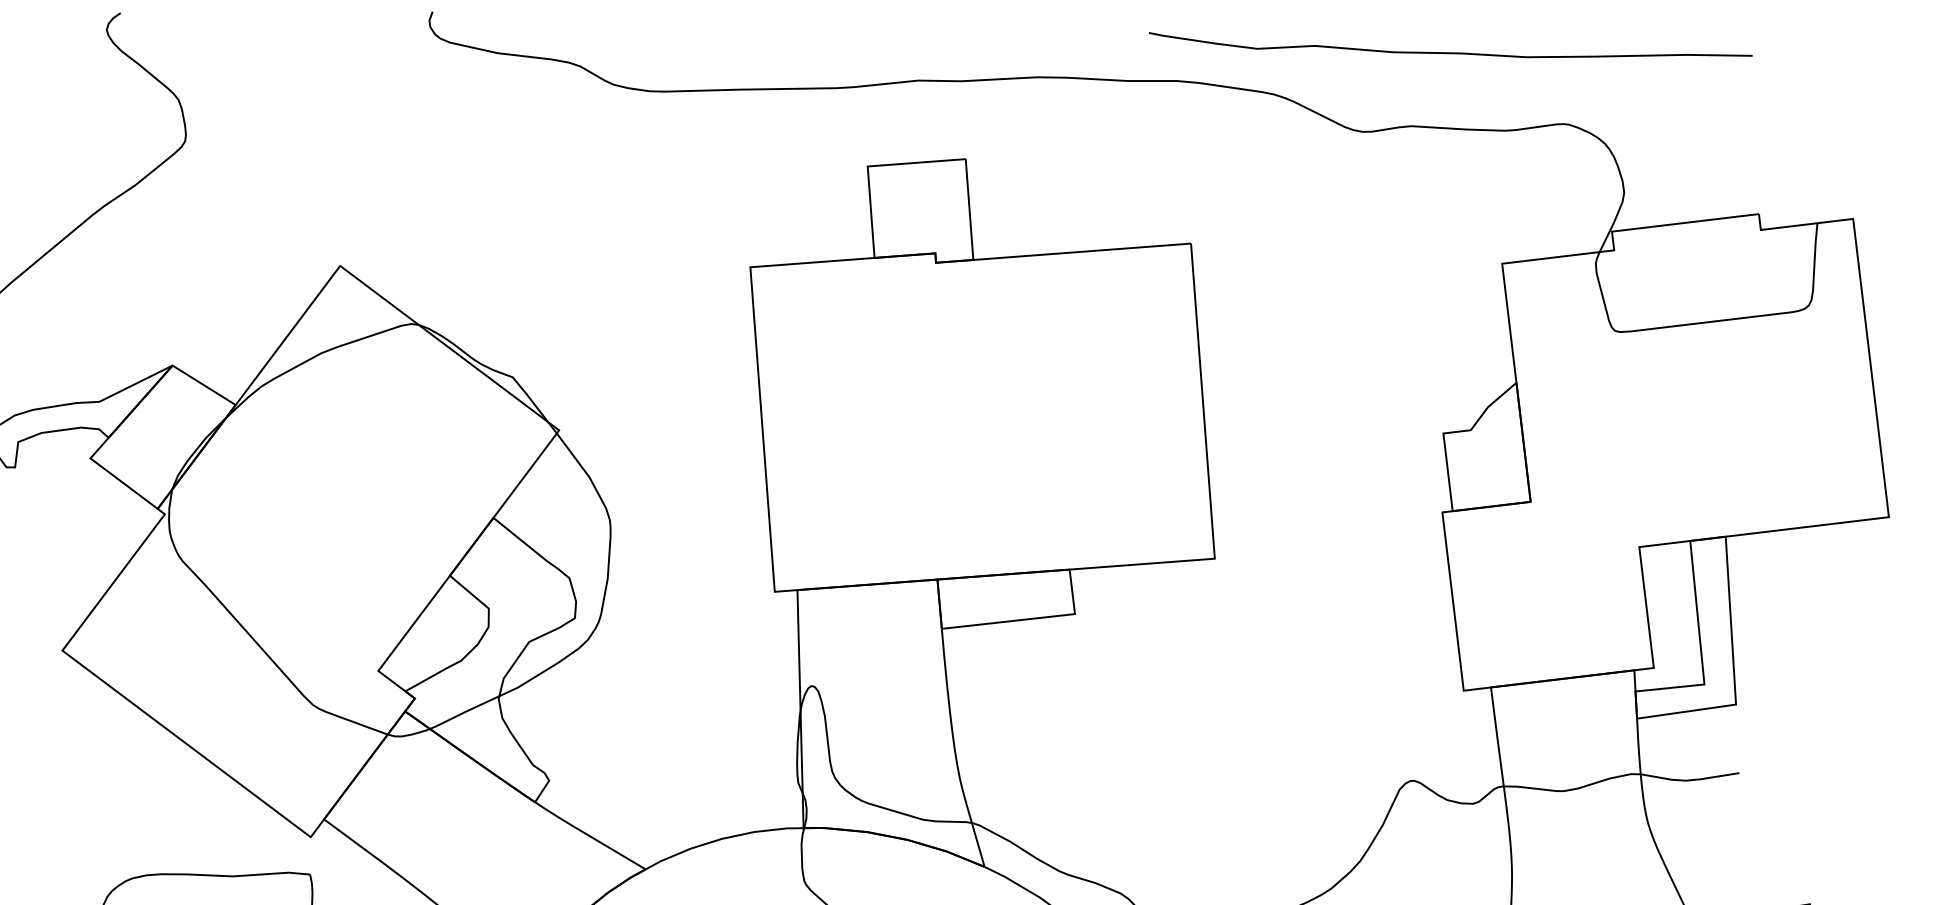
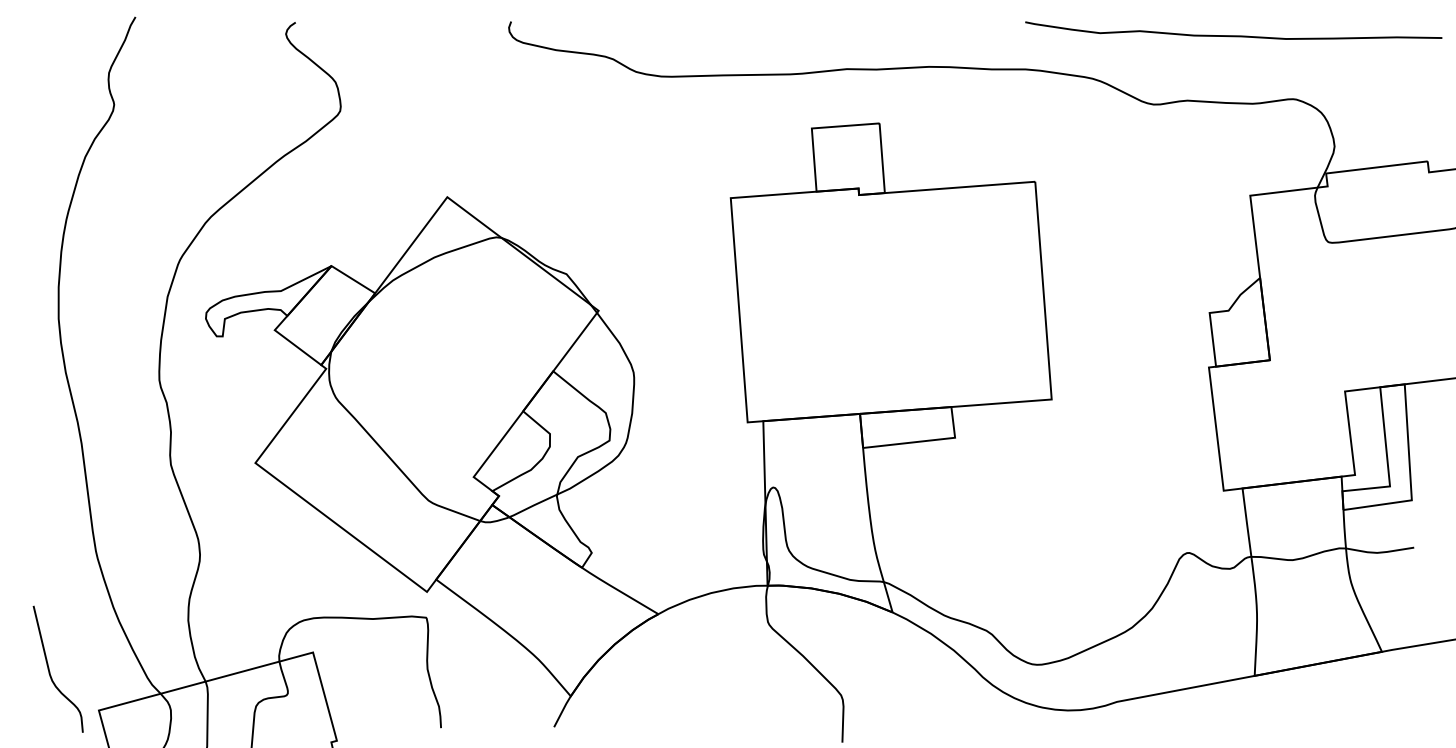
curve: (1450, 52) -> (1233, 35), moved

